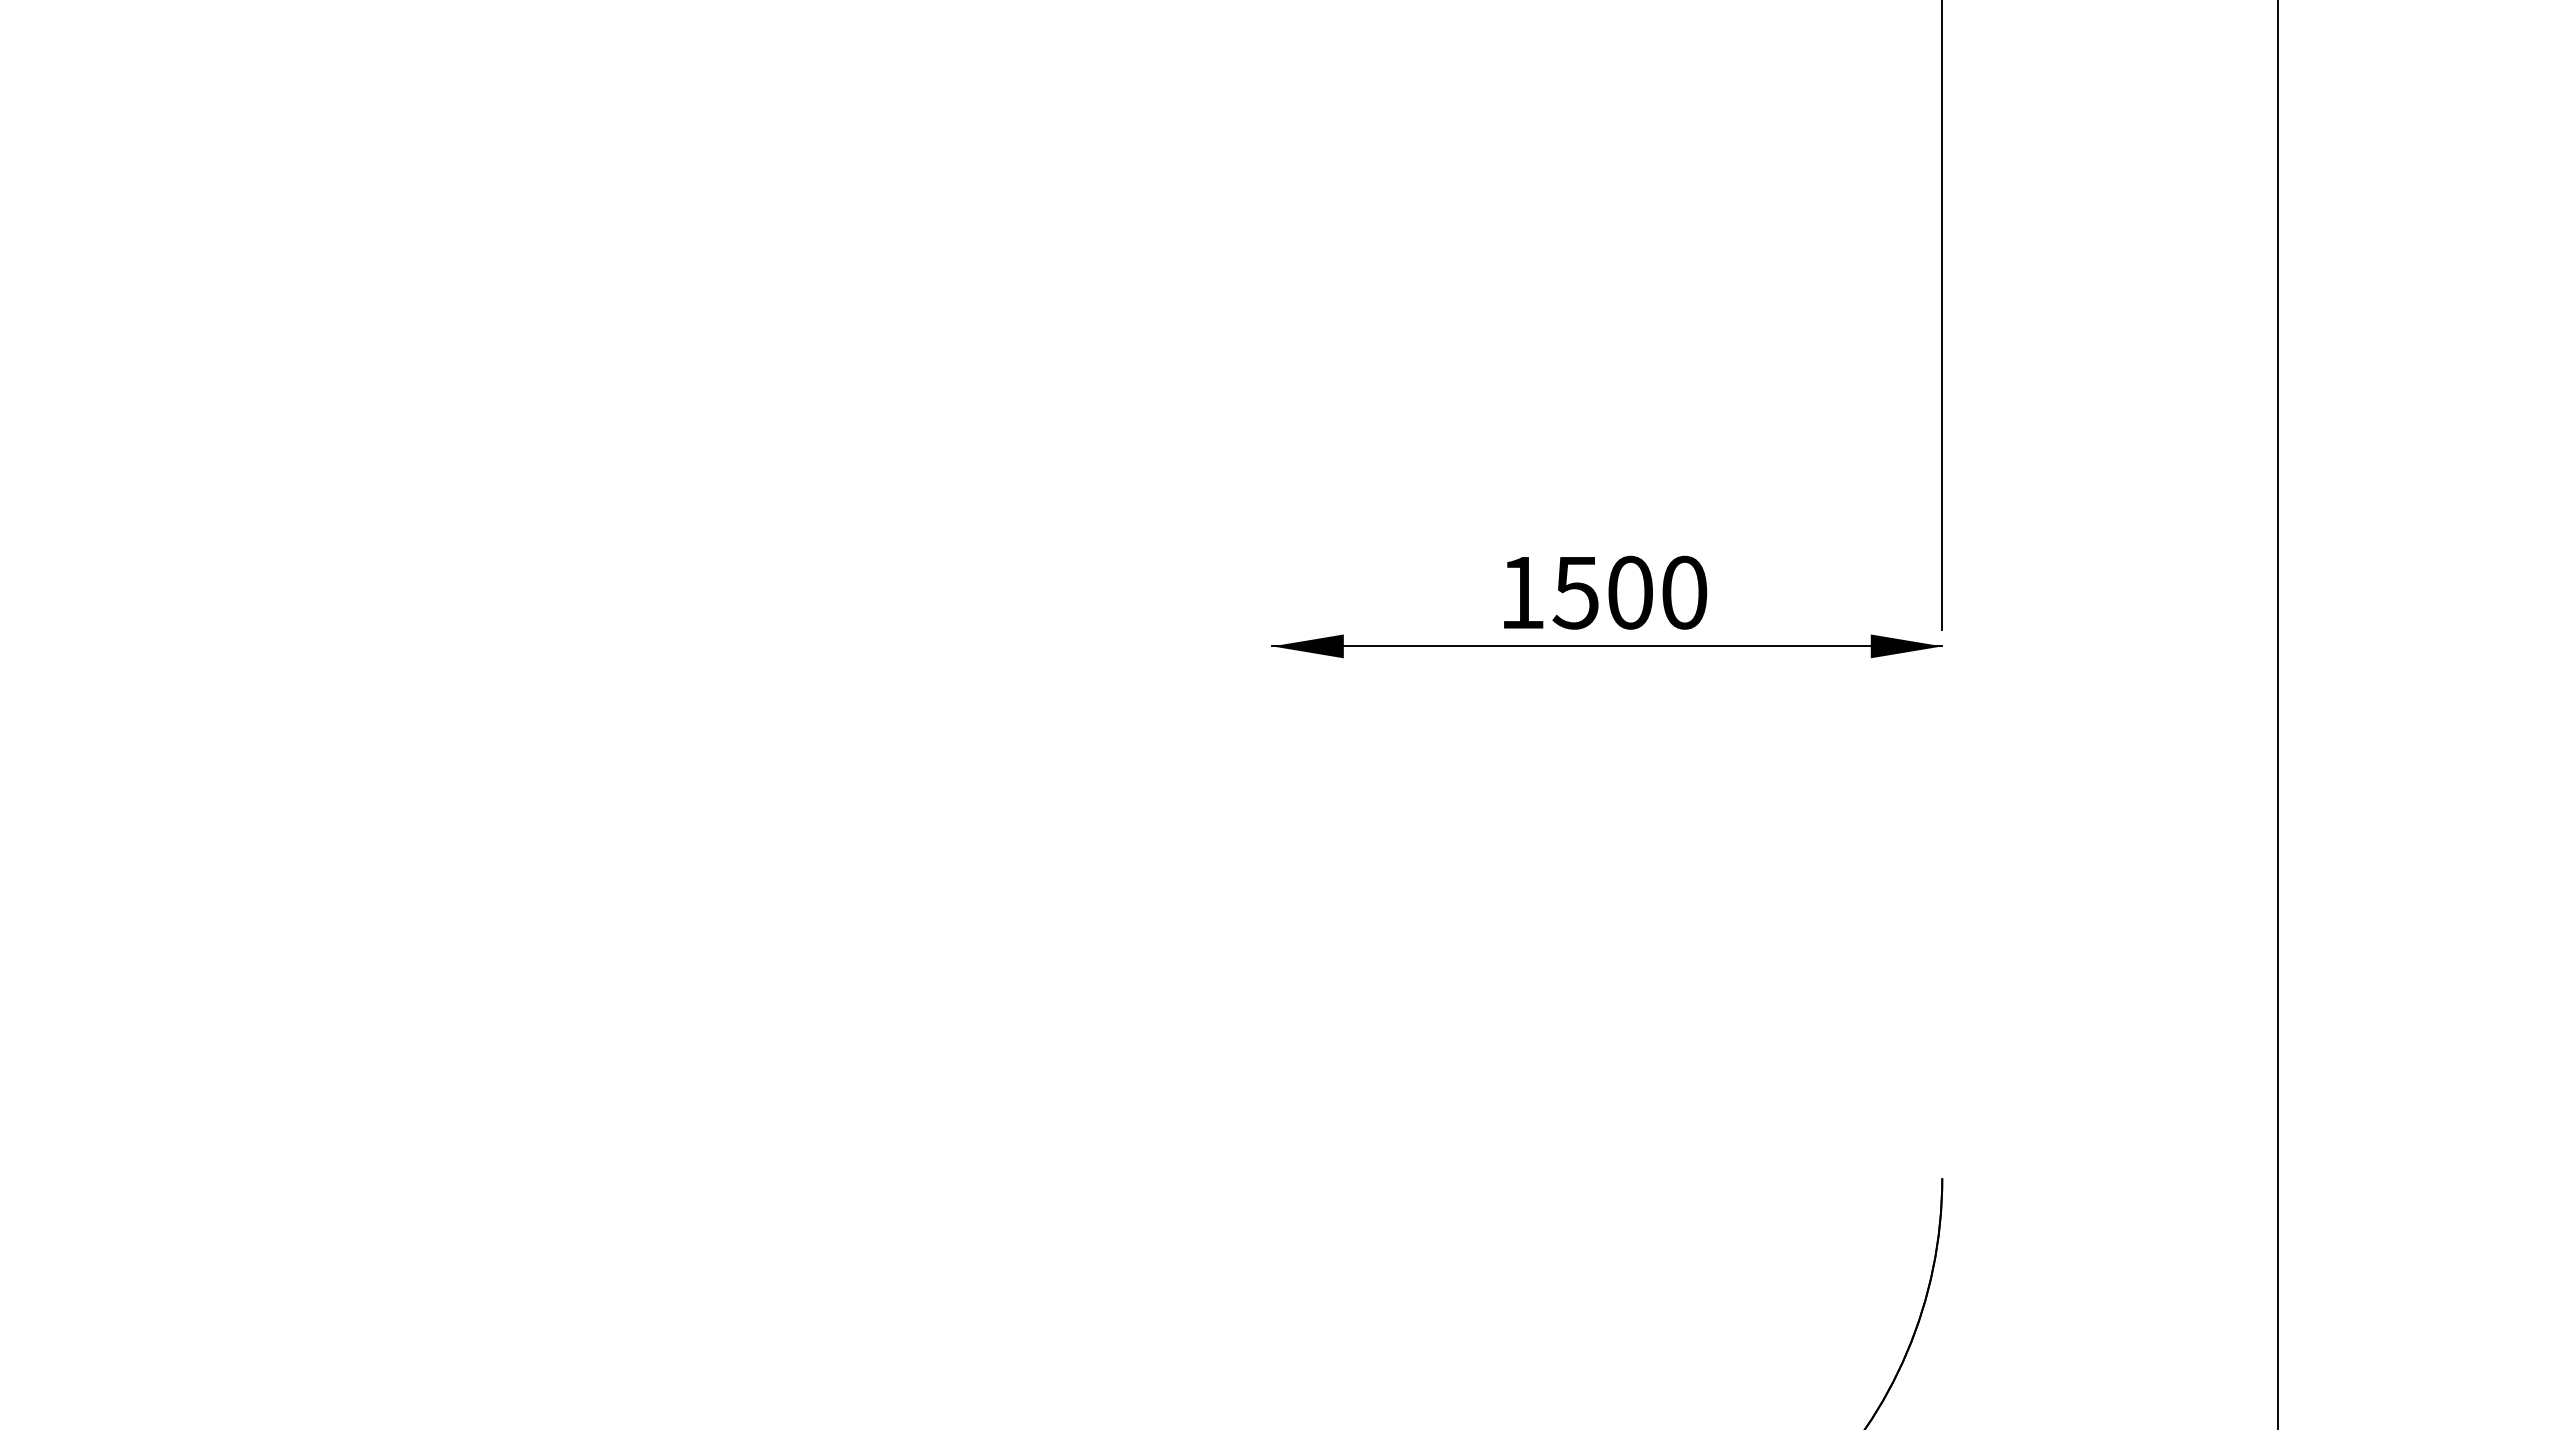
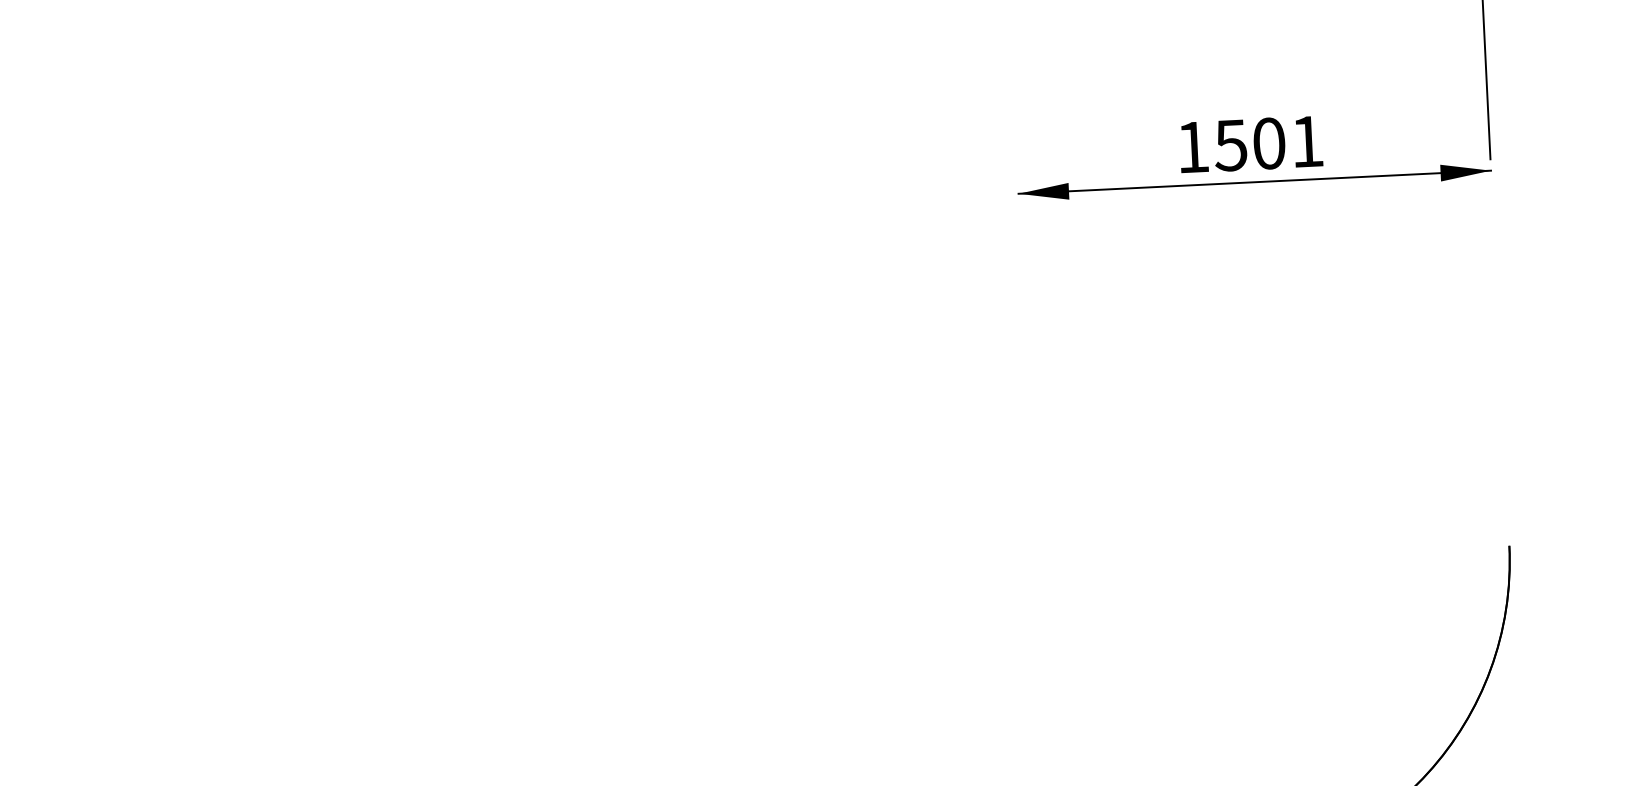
text: (1684, 592) -> (1307, 141), 1500 -> 1501

